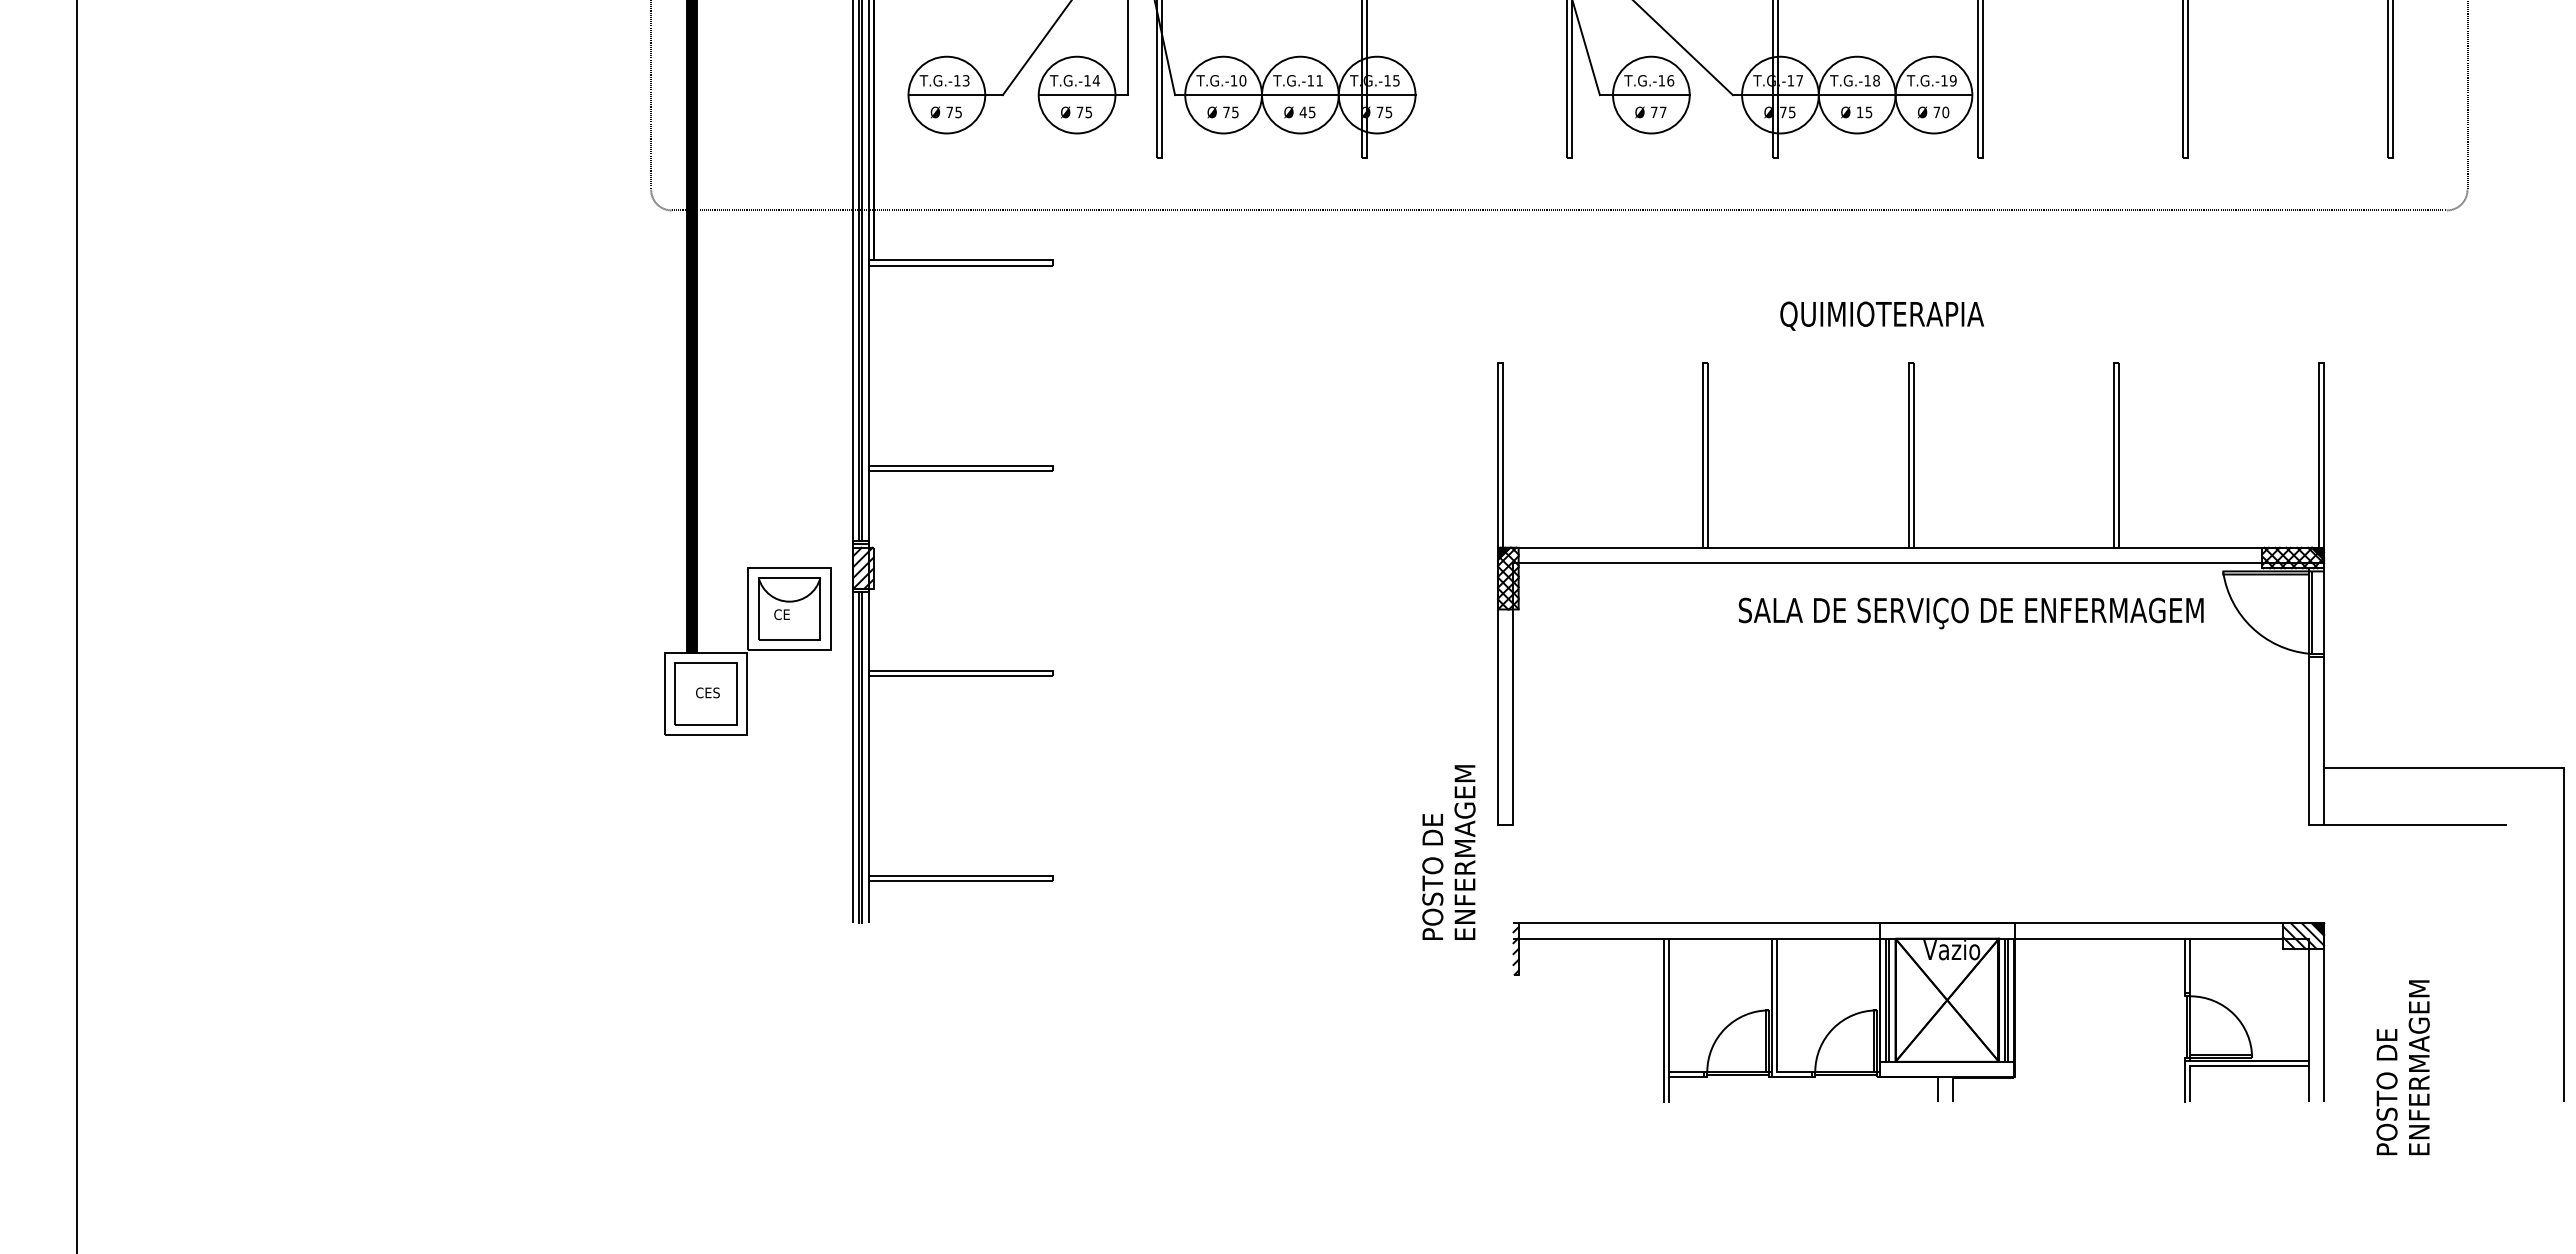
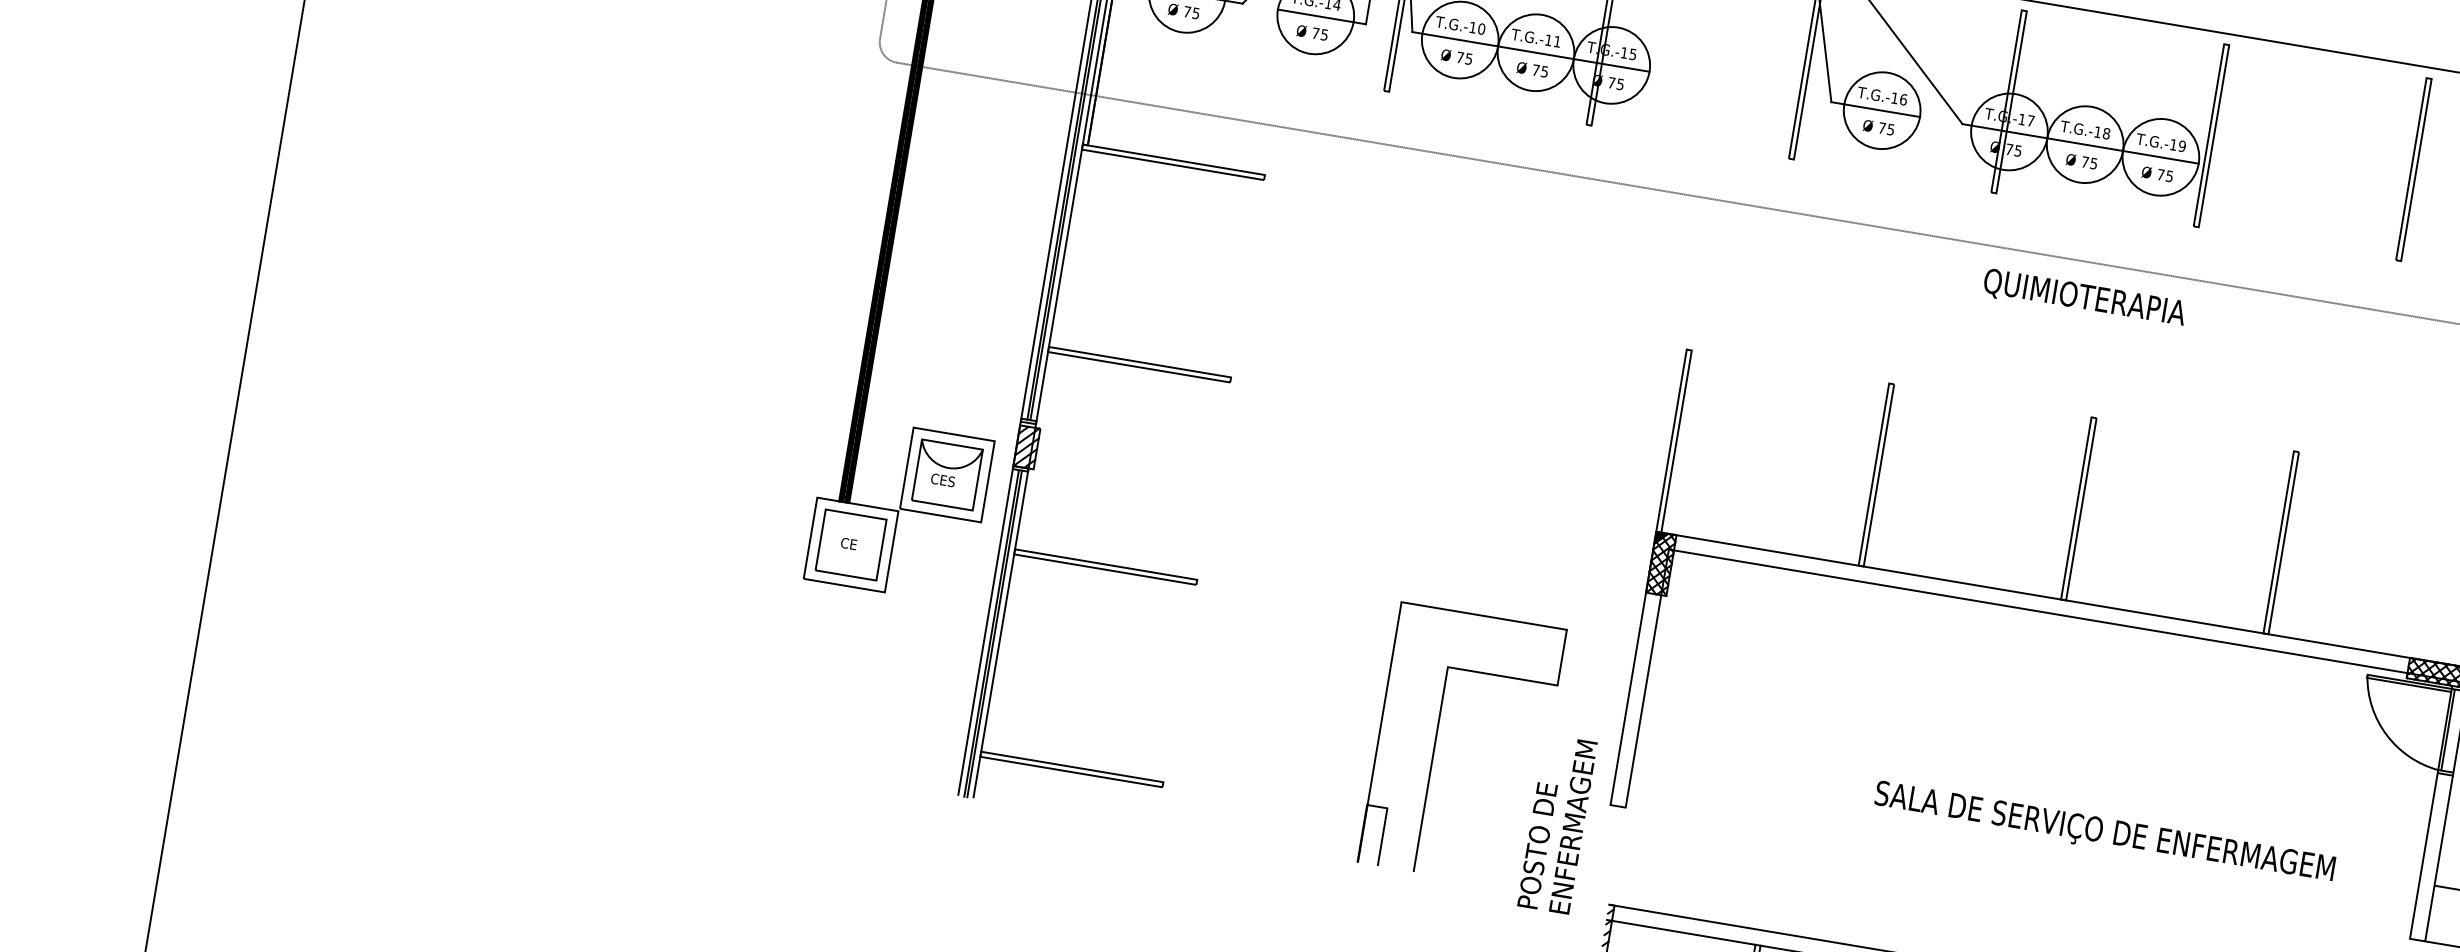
text: (1302, 112) -> (1535, 70), 45 -> 75
text: (1662, 112) -> (1890, 129), 77 -> 75
text: (1859, 112) -> (2084, 162), 15 -> 75
text: (1945, 112) -> (2169, 176), 70 -> 75
text: (1881, 315) -> (2084, 297), moved
text: (1970, 613) -> (2104, 833), moved
text: (794, 614) -> (951, 481), CE -> CES
text: (716, 692) -> (861, 545), CES -> CE
part: (1315, 790) -> (1436, 741), added

